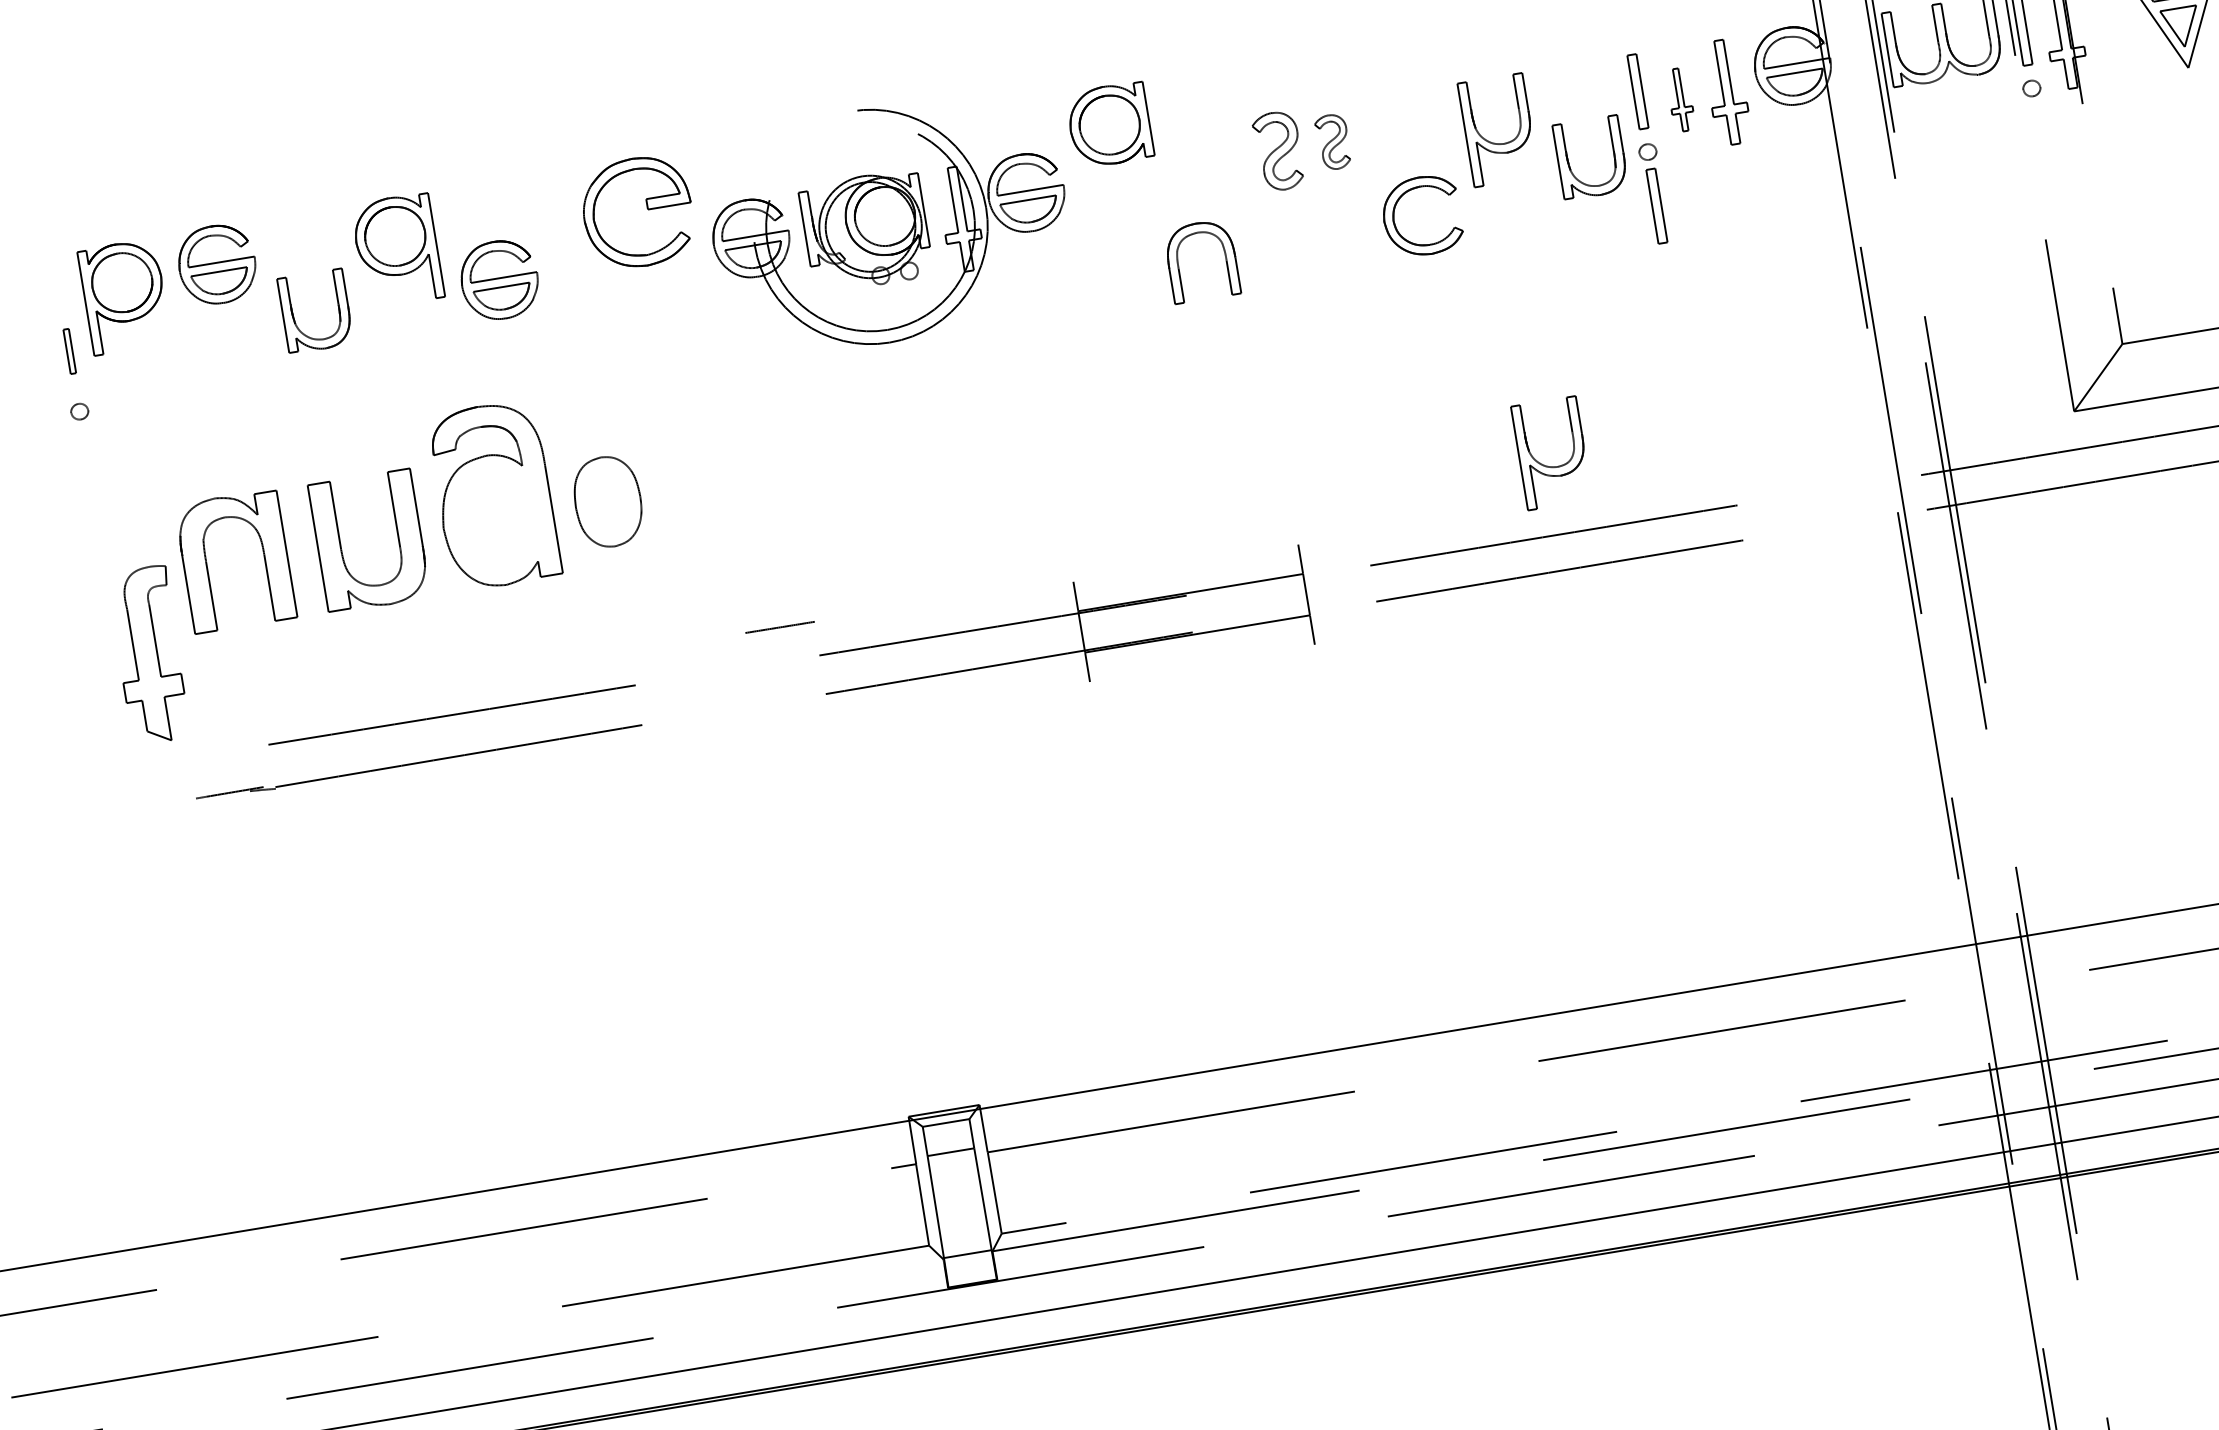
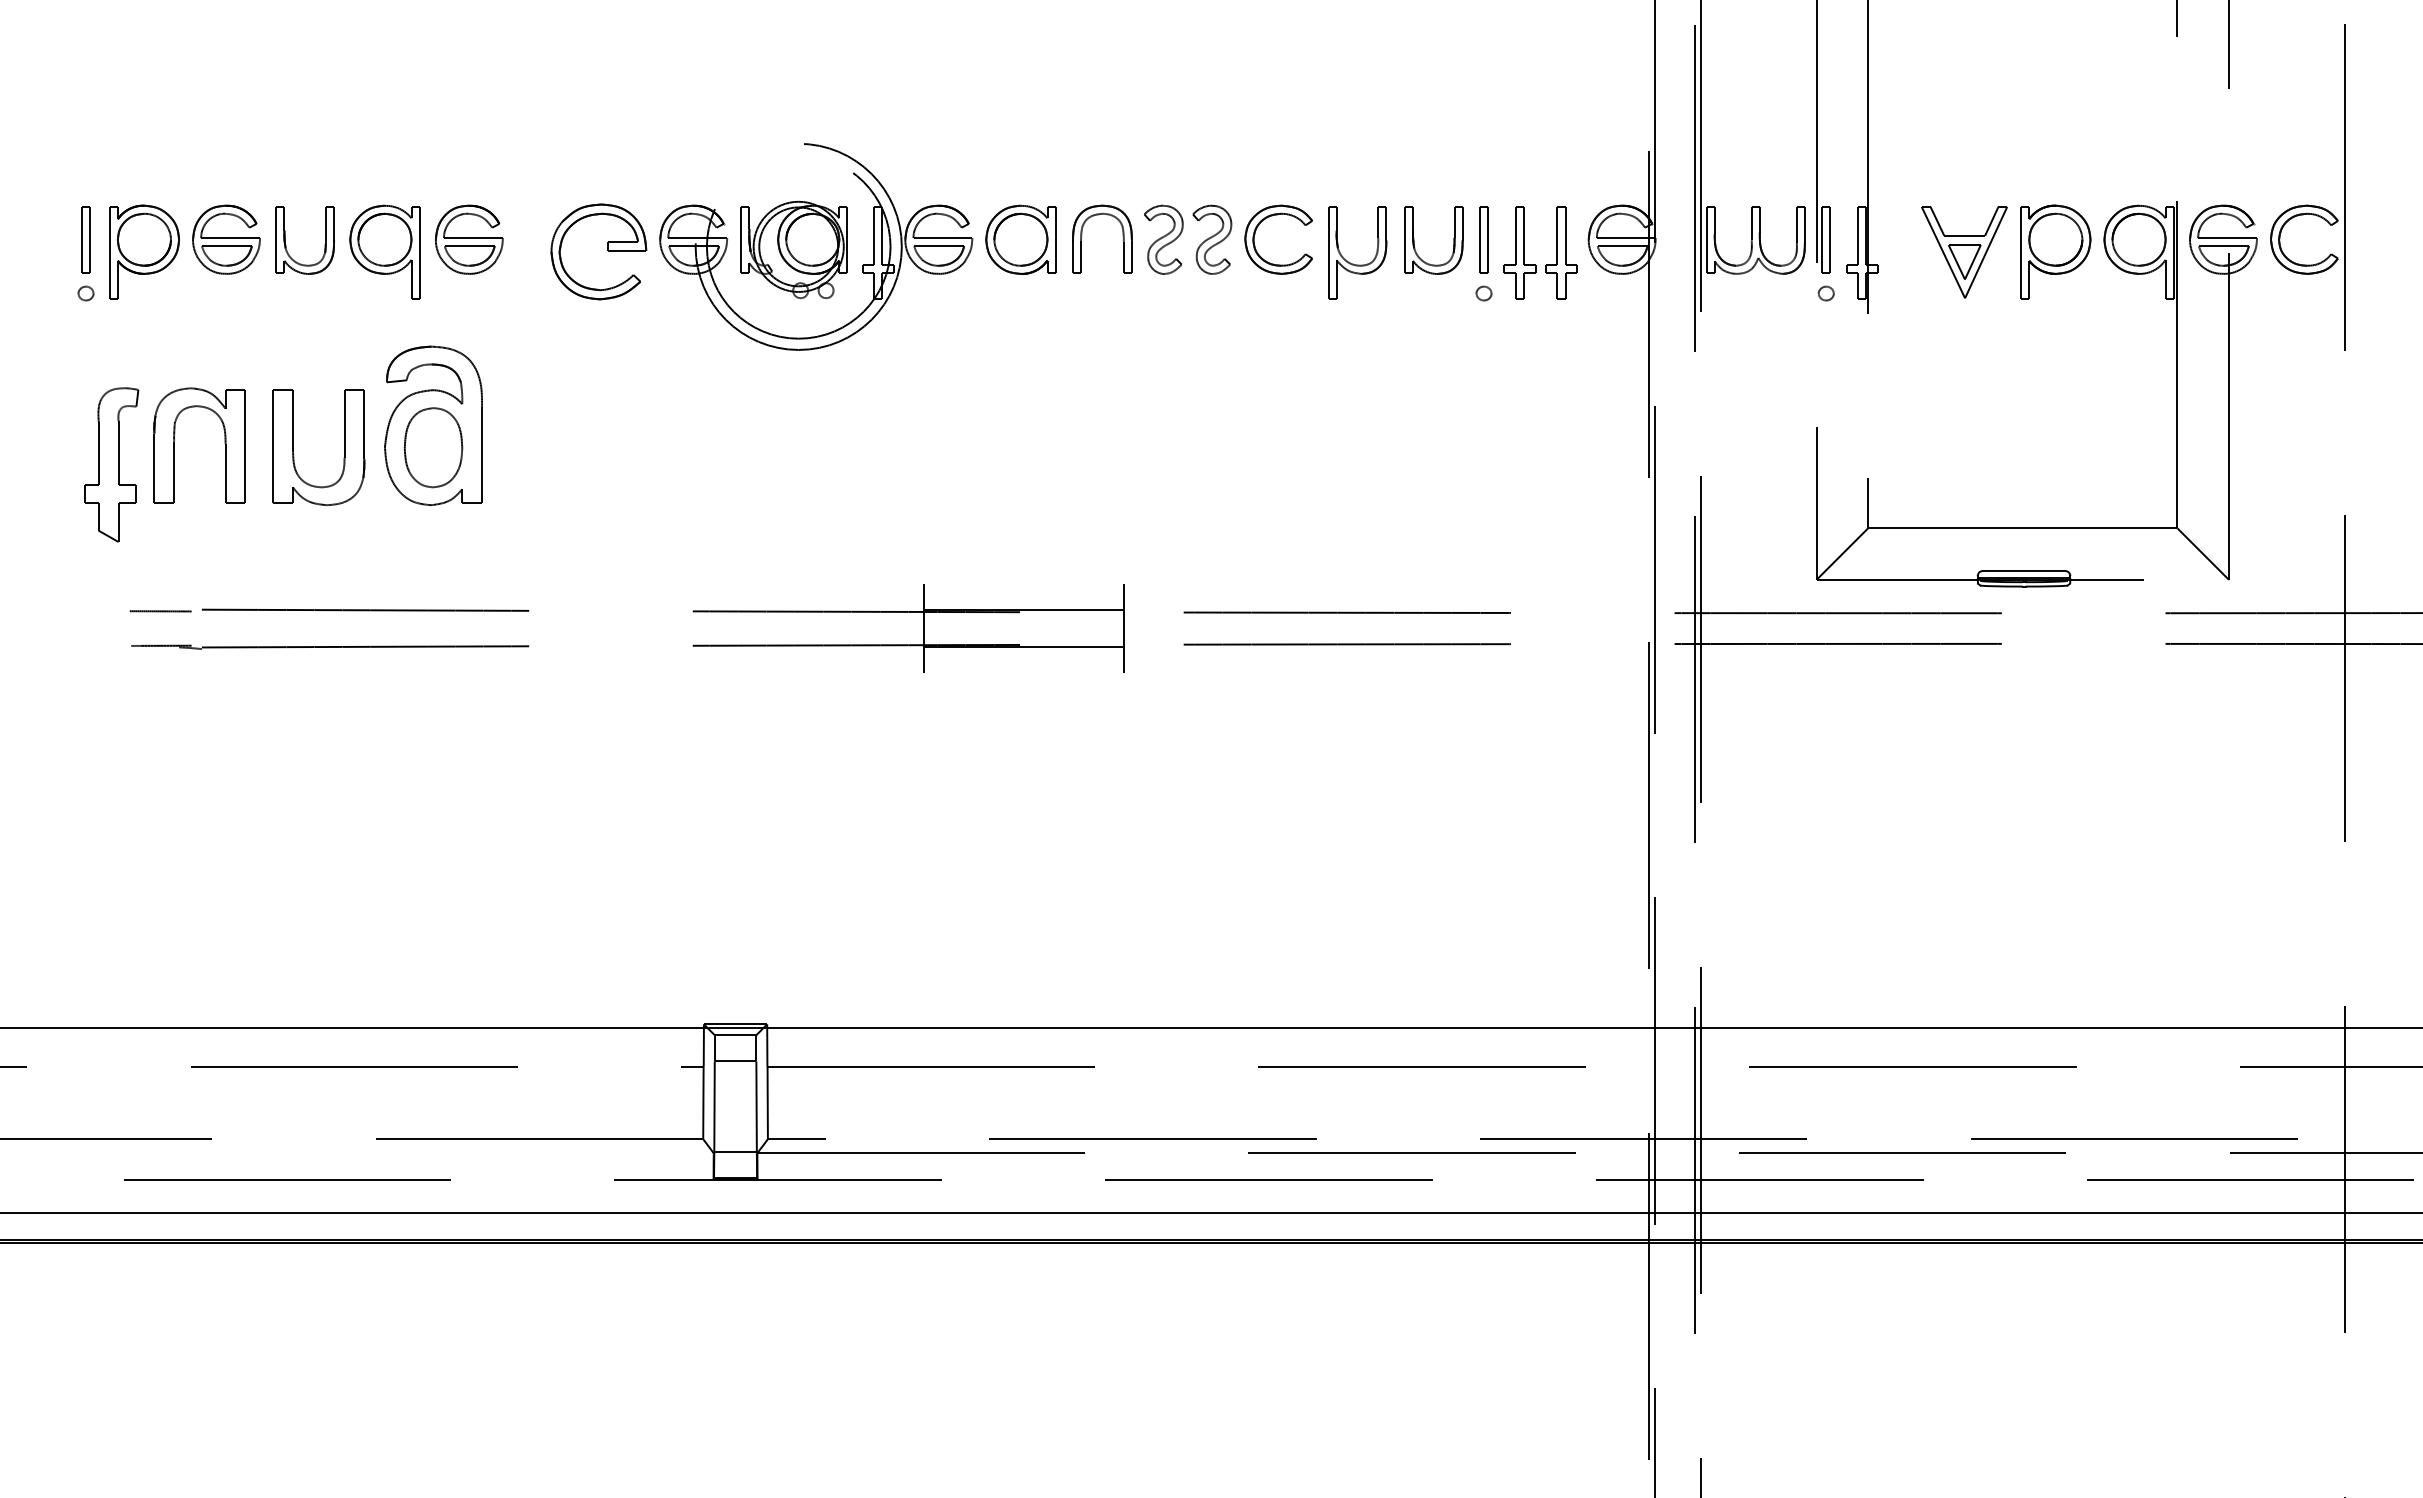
part: (1680, 99) -> (1519, 252), size x1.67
part: (1109, 124) -> (1020, 239), moved
part: (1333, 141) -> (1212, 239), size x1.43
part: (1569, 161) -> (1414, 240), moved
part: (1656, 205) -> (1483, 341), removed
part: (647, 209) -> (607, 250), moved
part: (1394, 214) -> (1255, 234), moved
part: (396, 249) -> (384, 251), moved
part: (1224, 255) -> (1122, 237), moved
part: (217, 264) -> (226, 239), moved
part: (124, 295) -> (144, 251), moved
part: (69, 351) -> (85, 239), size x1.67
part: (1549, 465) -> (1353, 551), removed
part: (608, 501) -> (433, 447), moved
line: (779, 627) -> (160, 611), moved
part: (149, 654) -> (111, 464), moved

